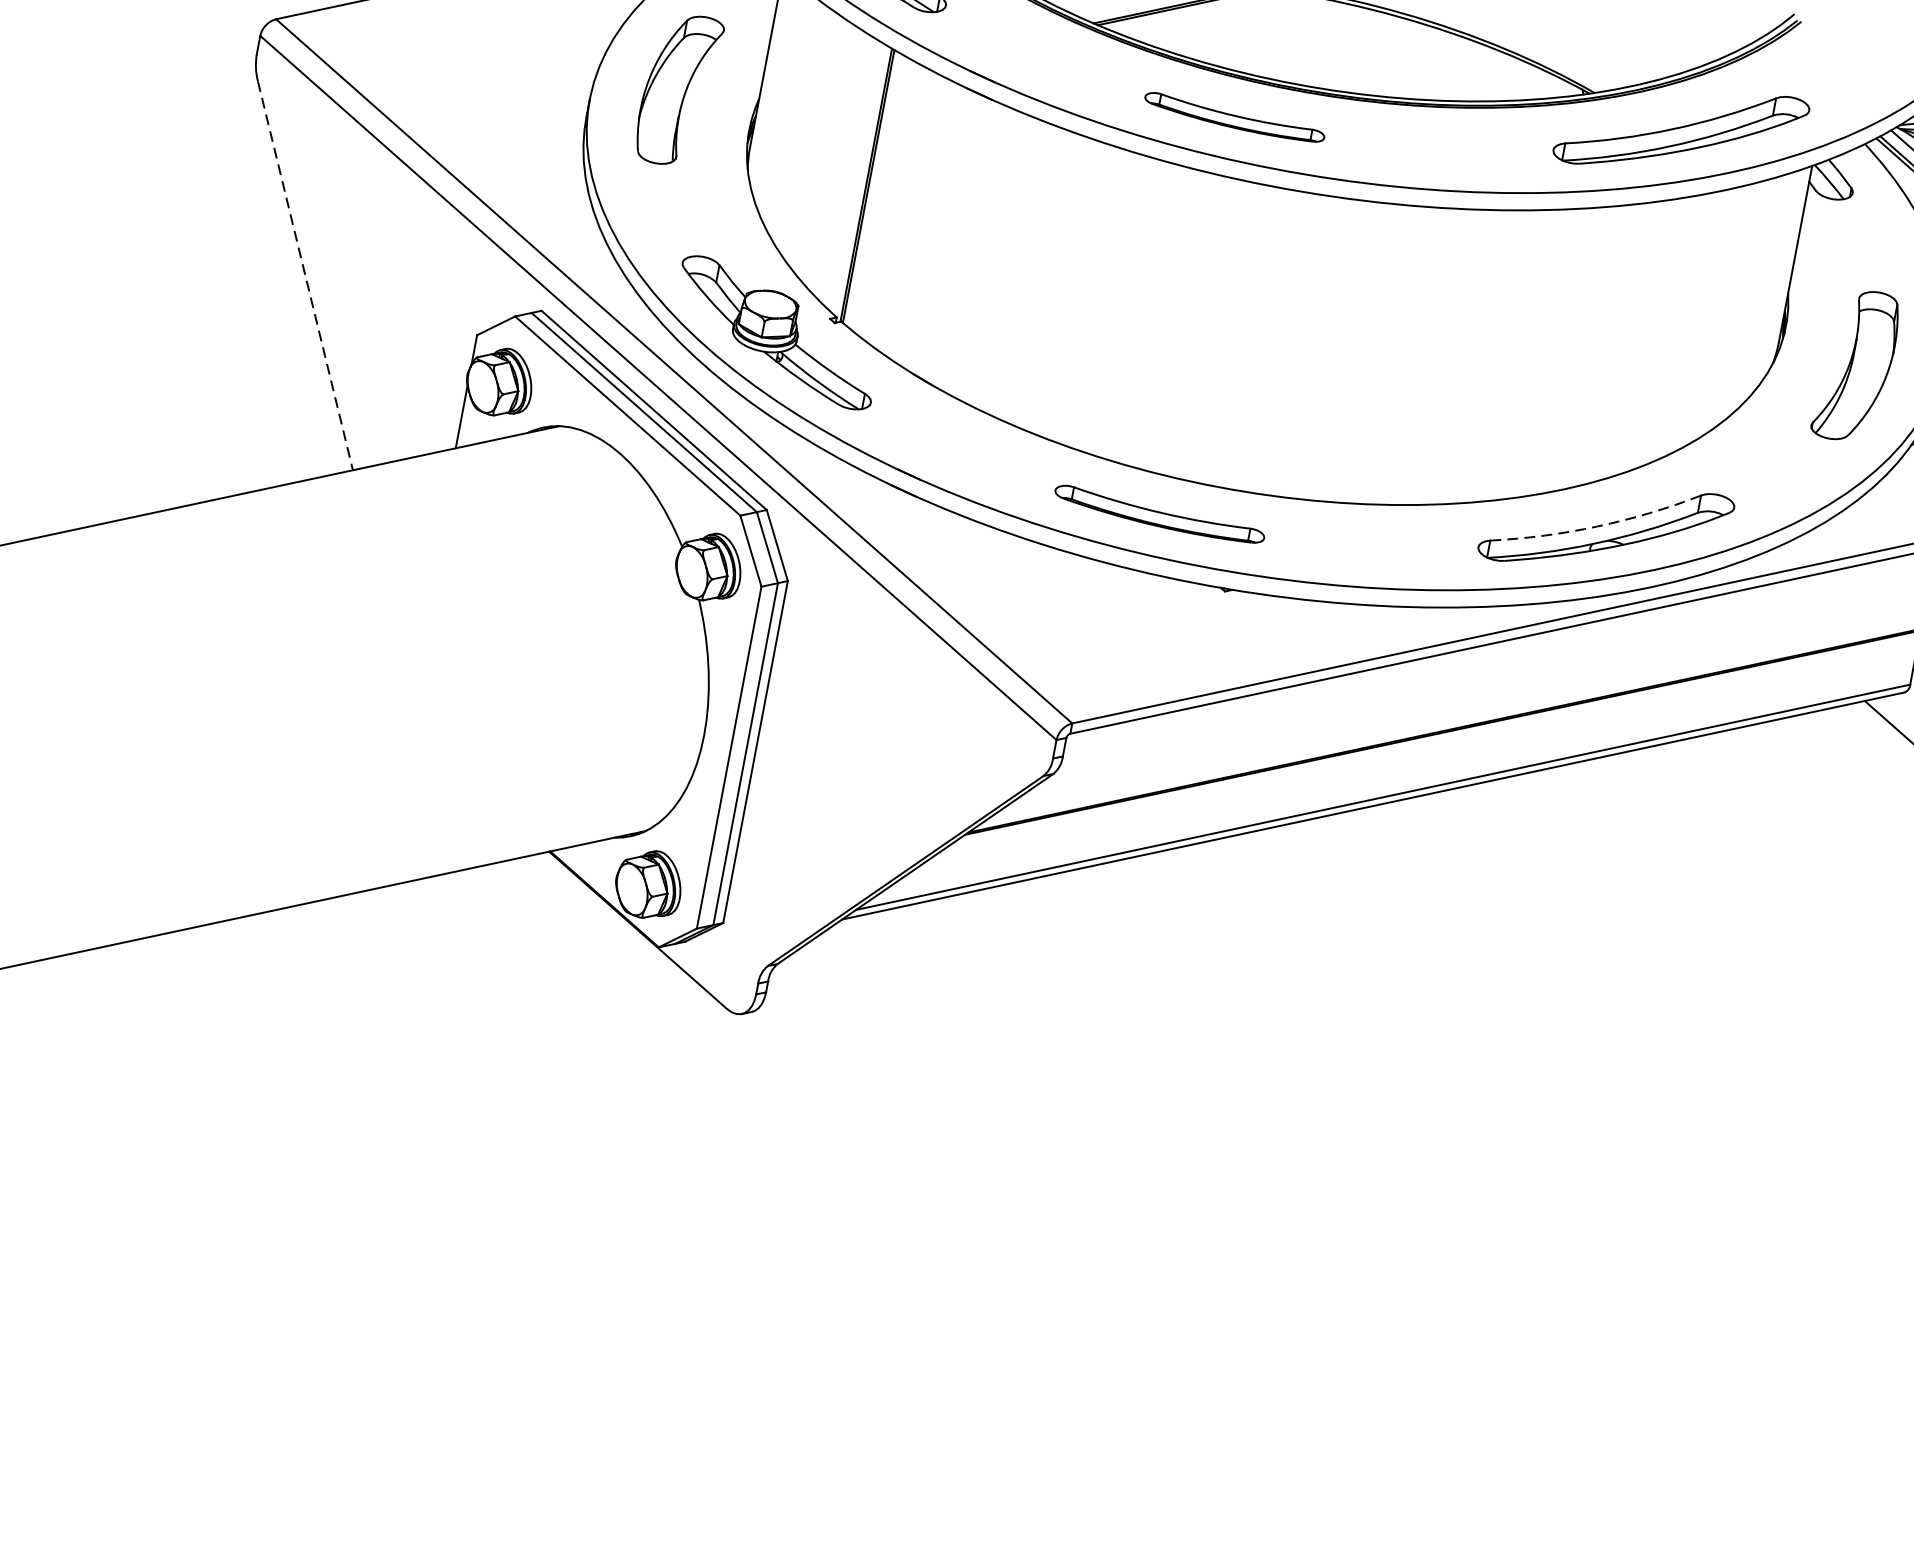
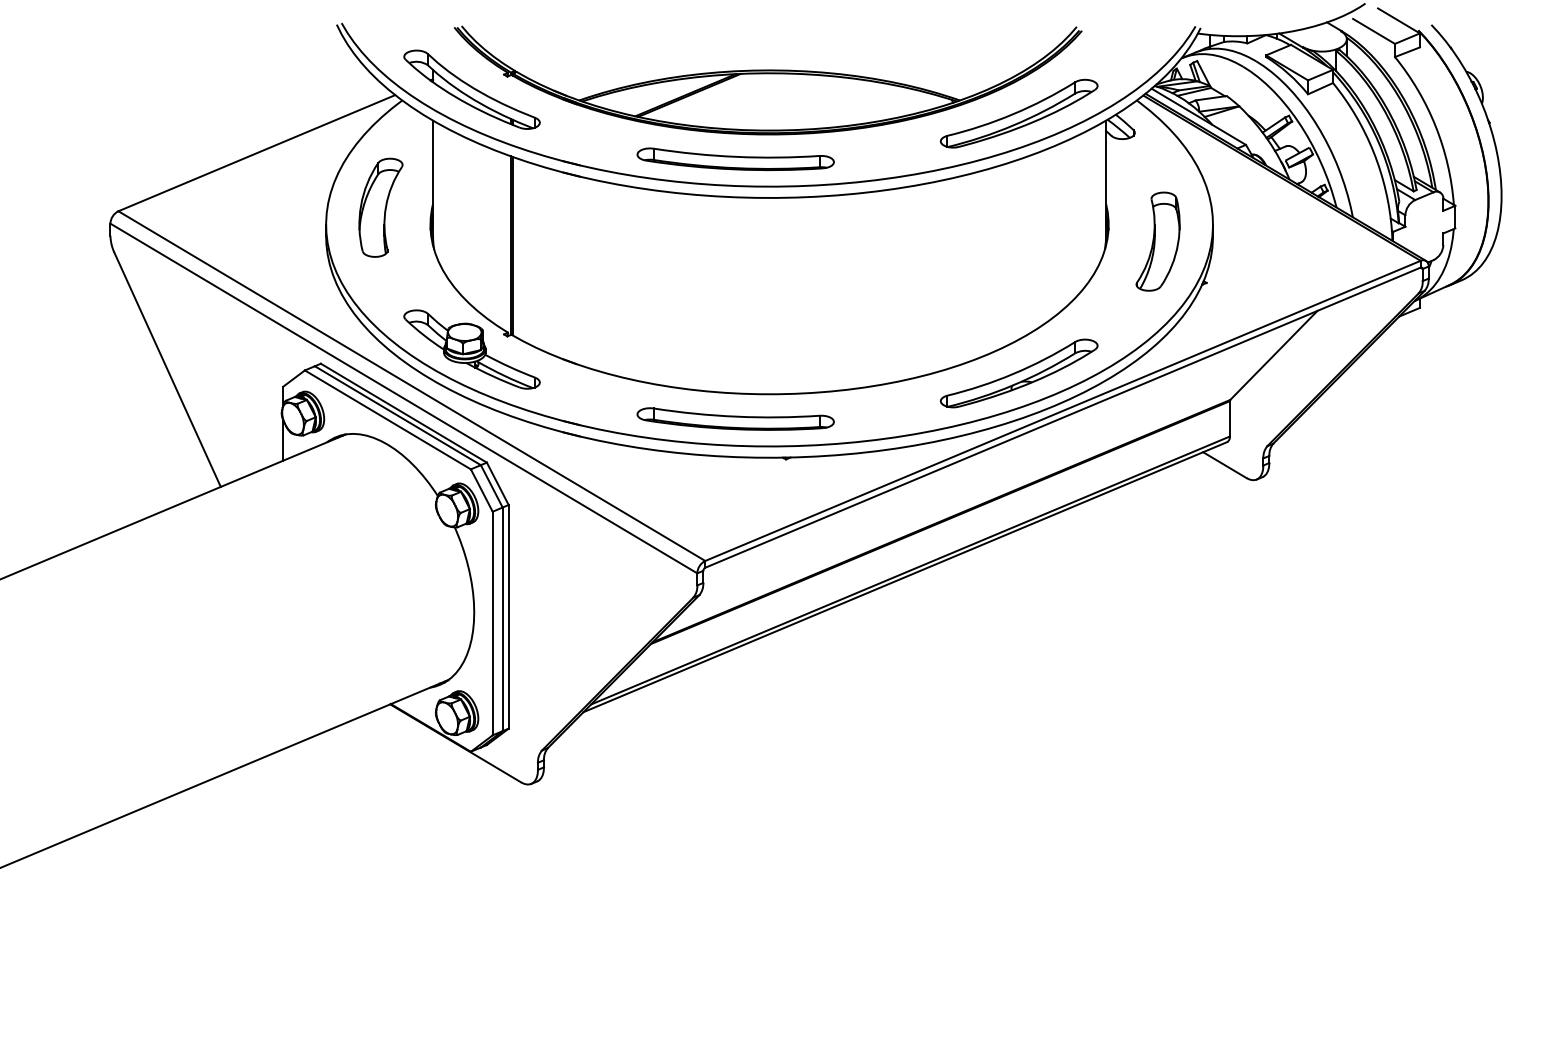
part: (1234, 118) -> (735, 159), size x1.67
line: (305, 275) -> (167, 369), dashed -> solid
part: (1159, 514) -> (735, 418), size x1.43
arc: (1597, 525) -> (1013, 373), dashed -> solid

